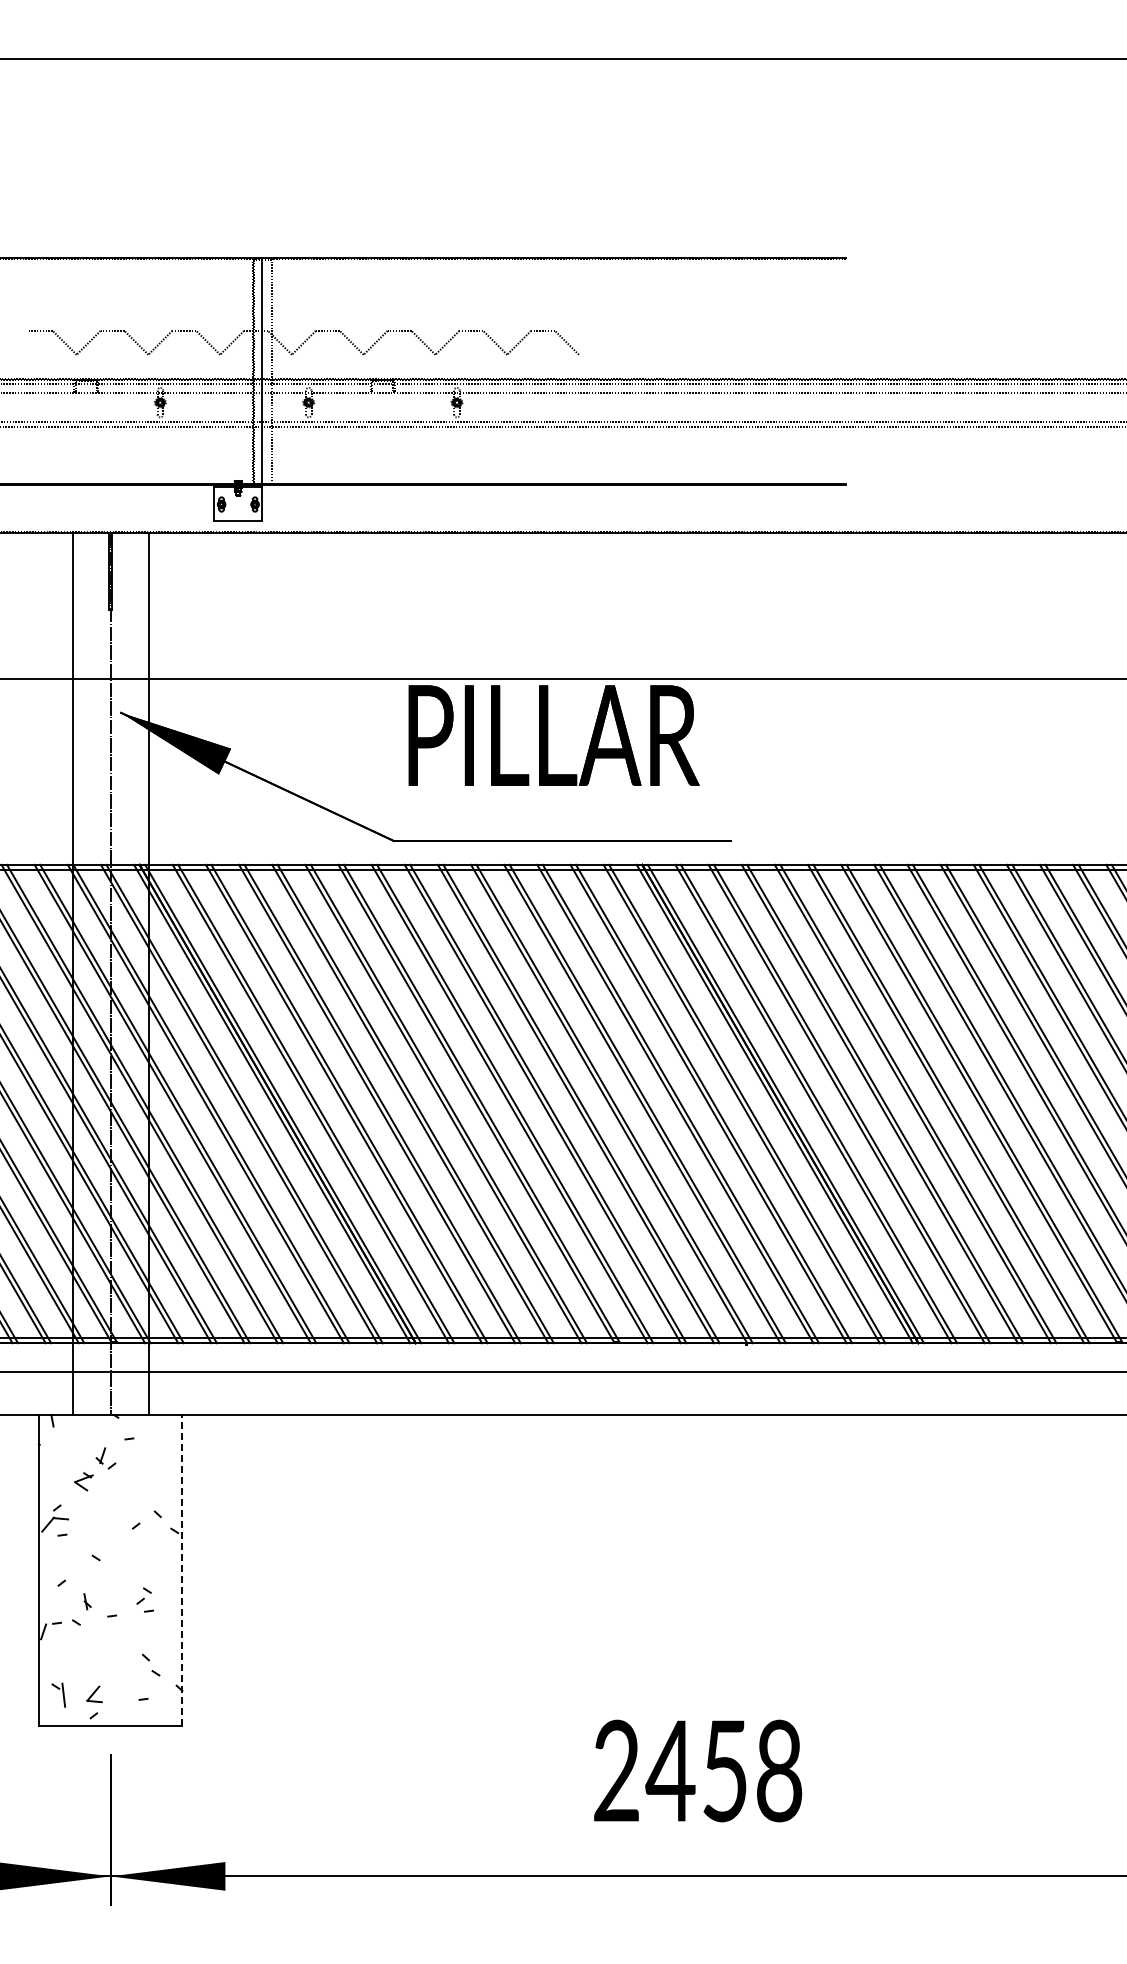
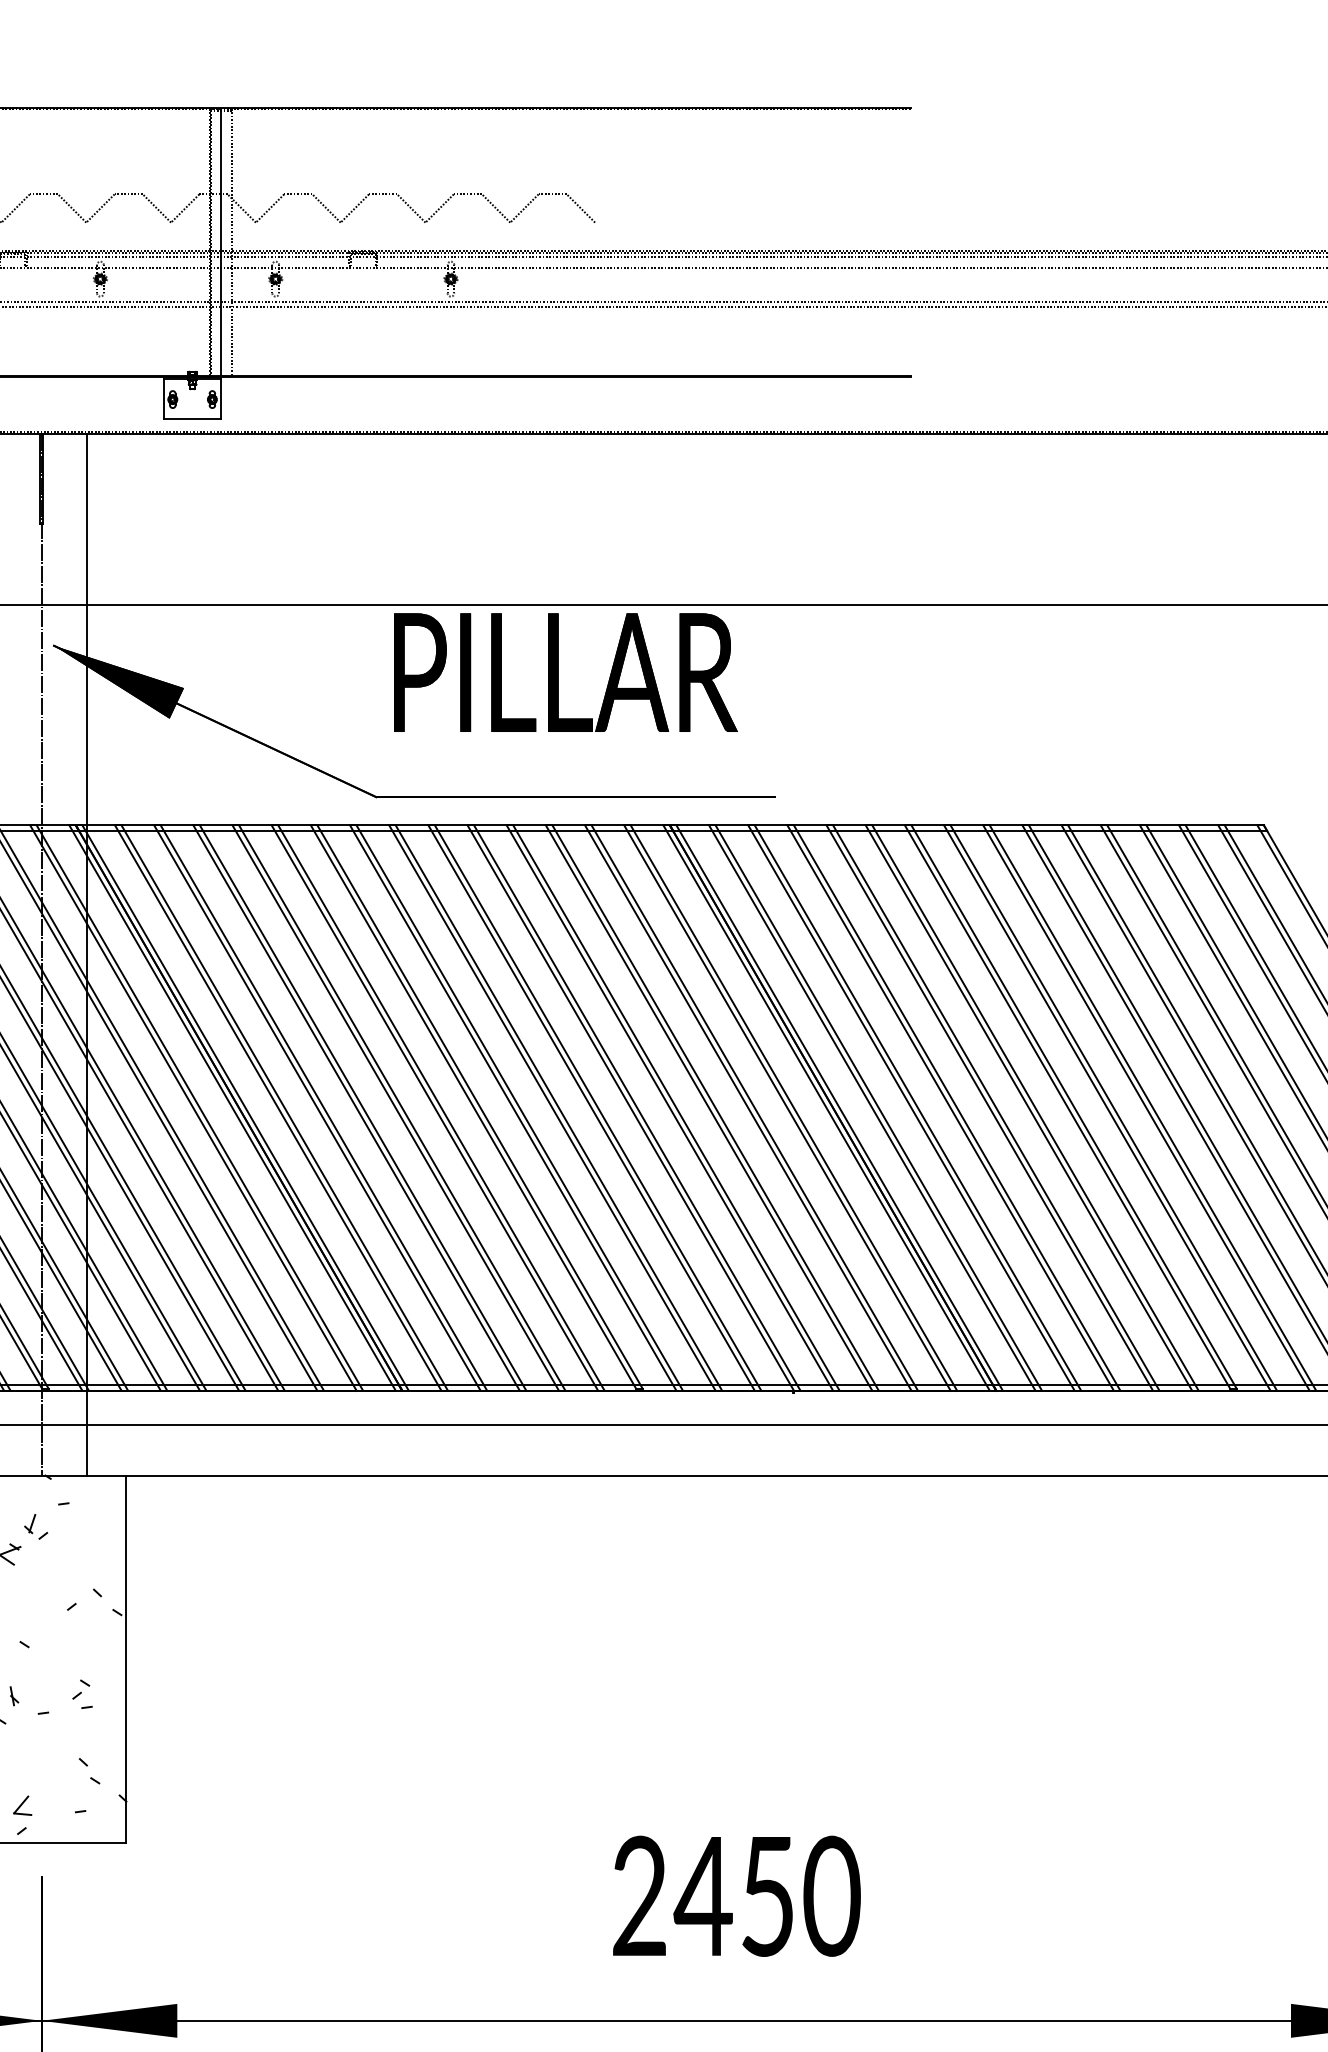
line: (182, 1569) -> (126, 1658), dashed -> solid
text: (779, 1771) -> (832, 1896), 2458 -> 2450

